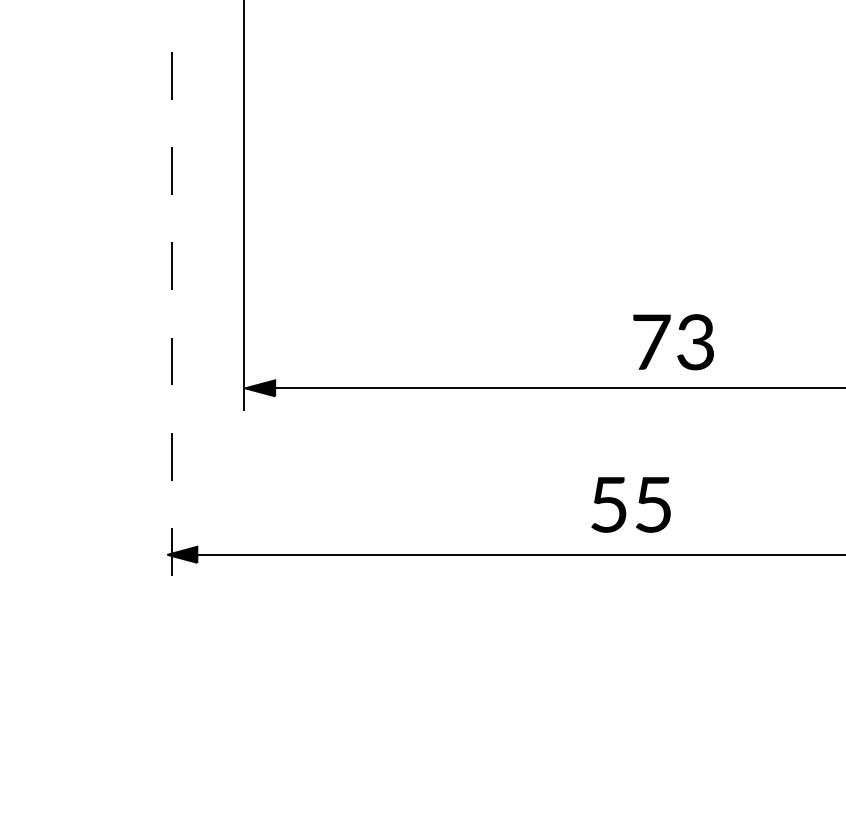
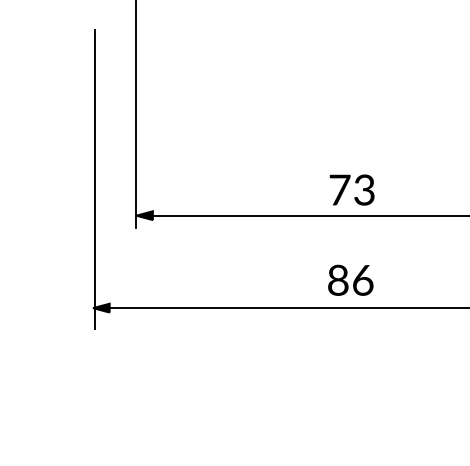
line: (171, 323) -> (95, 179), dashed -> solid
text: (672, 341) -> (351, 189), moved
text: (630, 503) -> (350, 279), 55 -> 86

